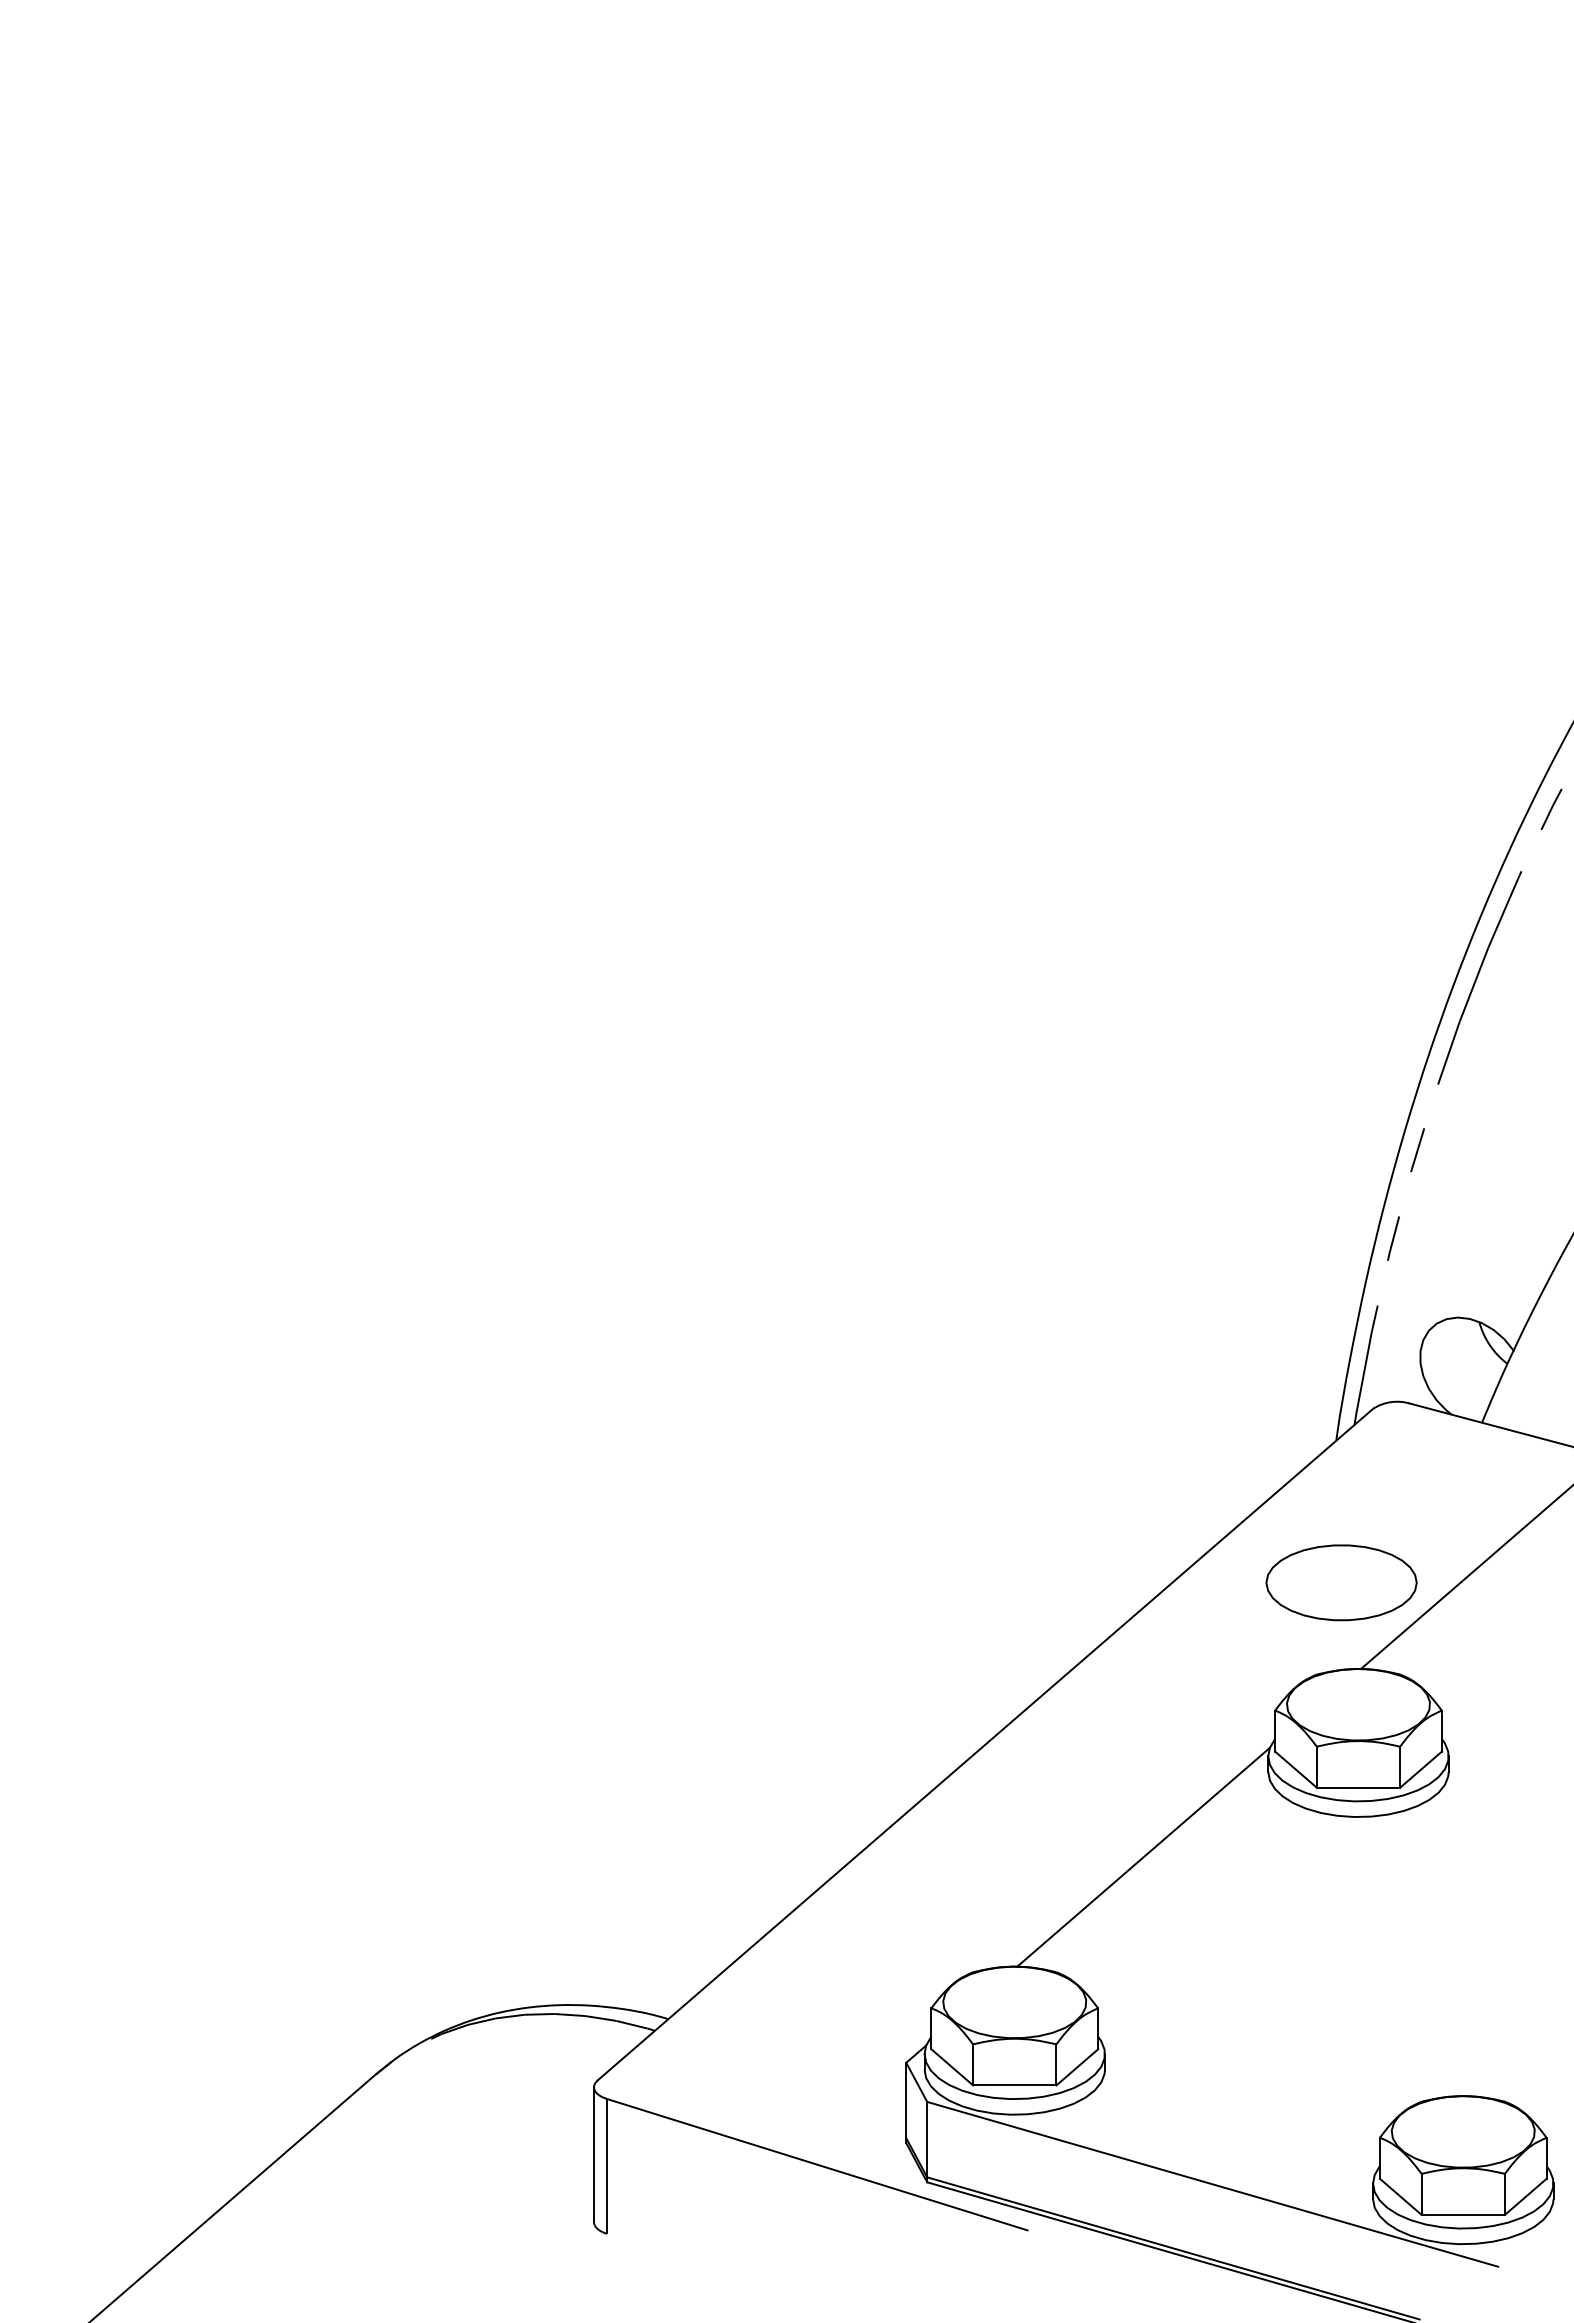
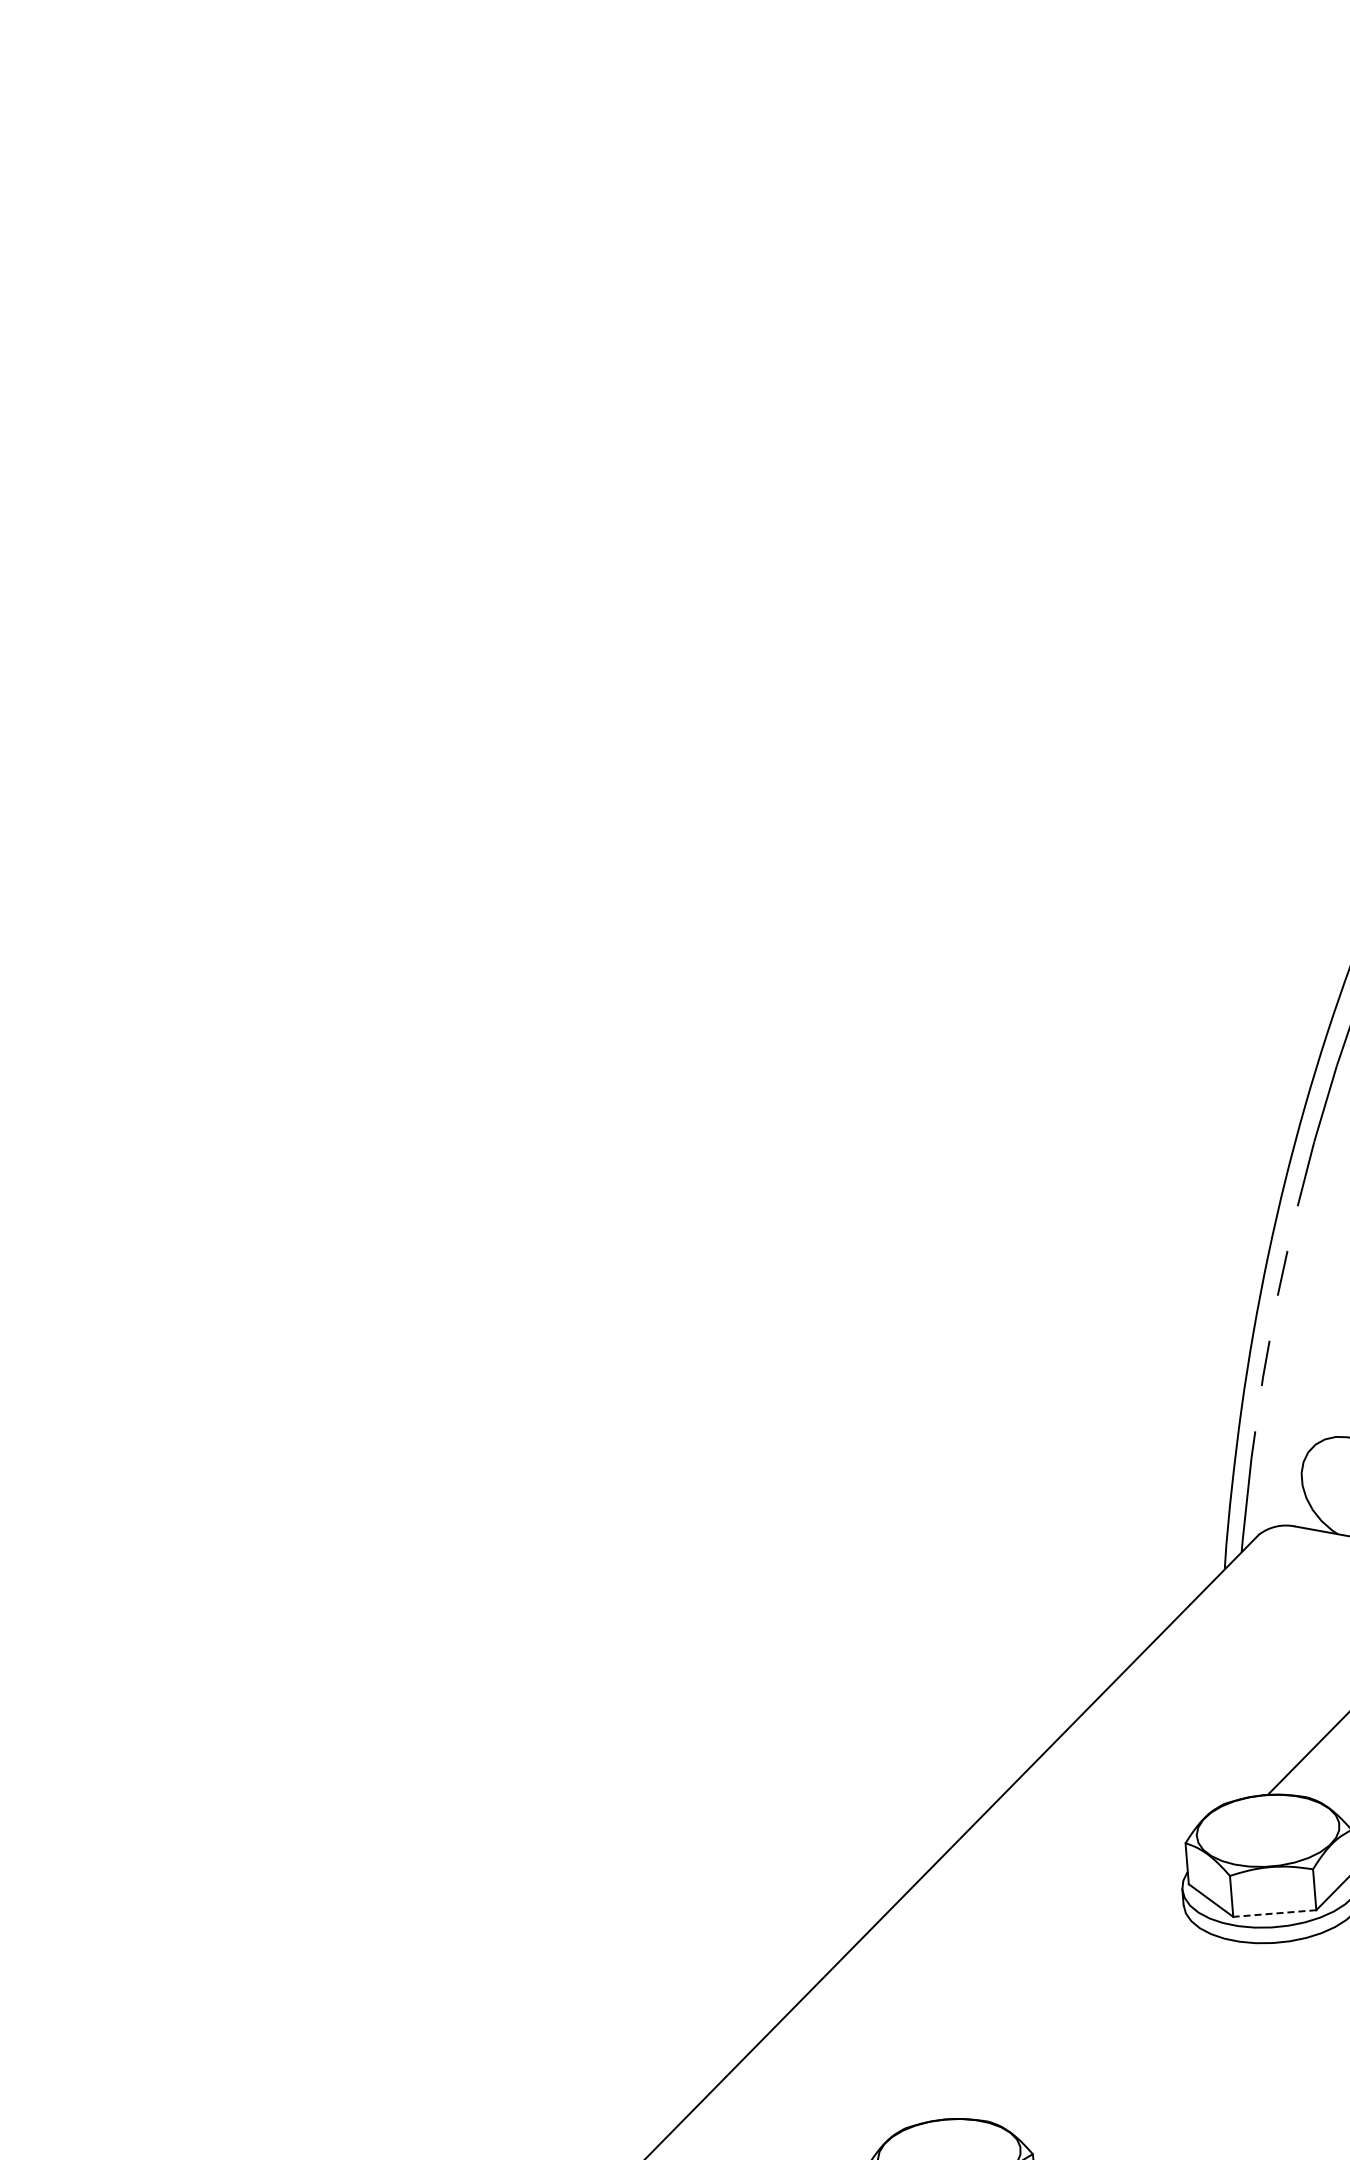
part: (1341, 1582) -> (1241, 1710), removed
line: (1358, 1787) -> (1274, 1913), solid -> dashed
line: (1143, 1856) -> (1065, 1999), removed

